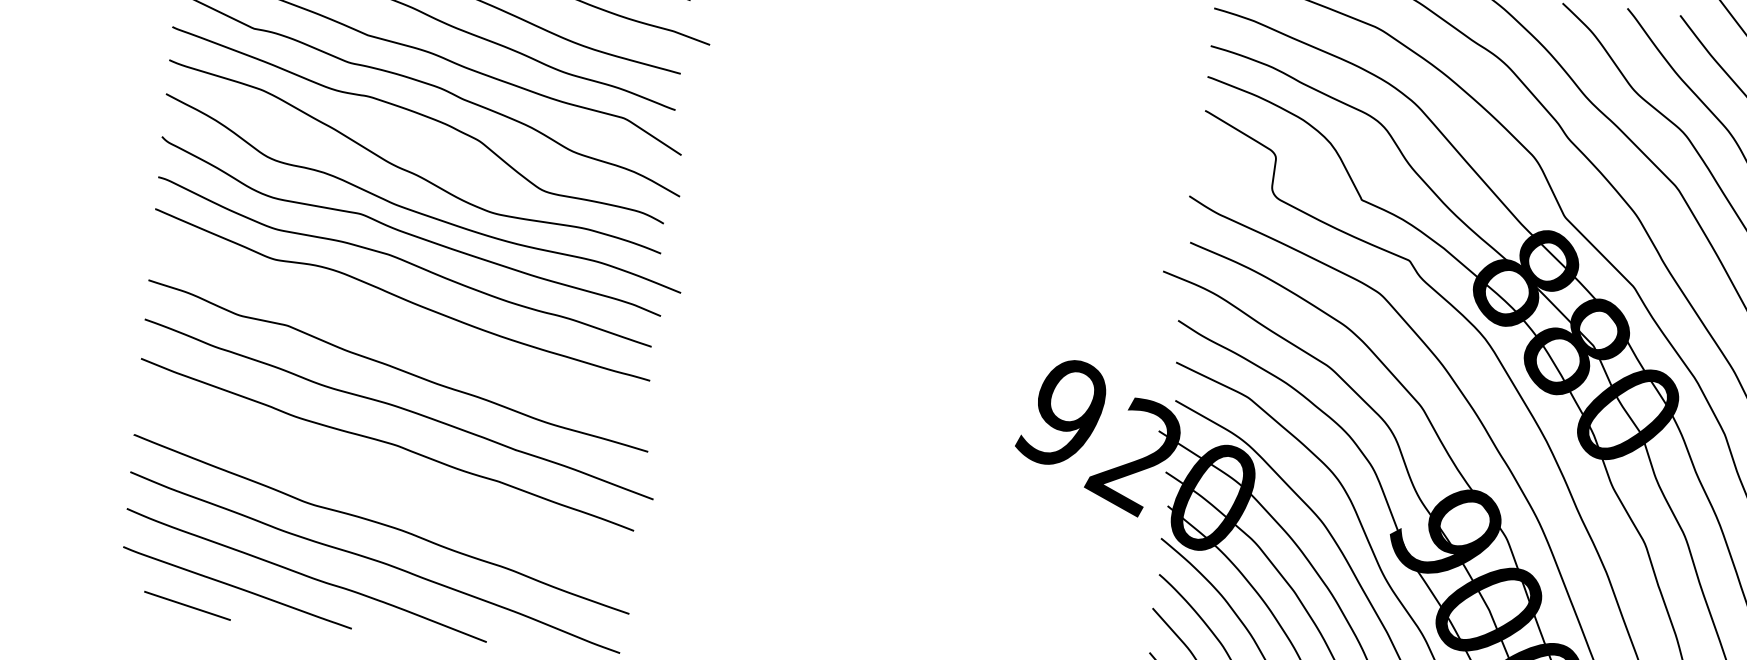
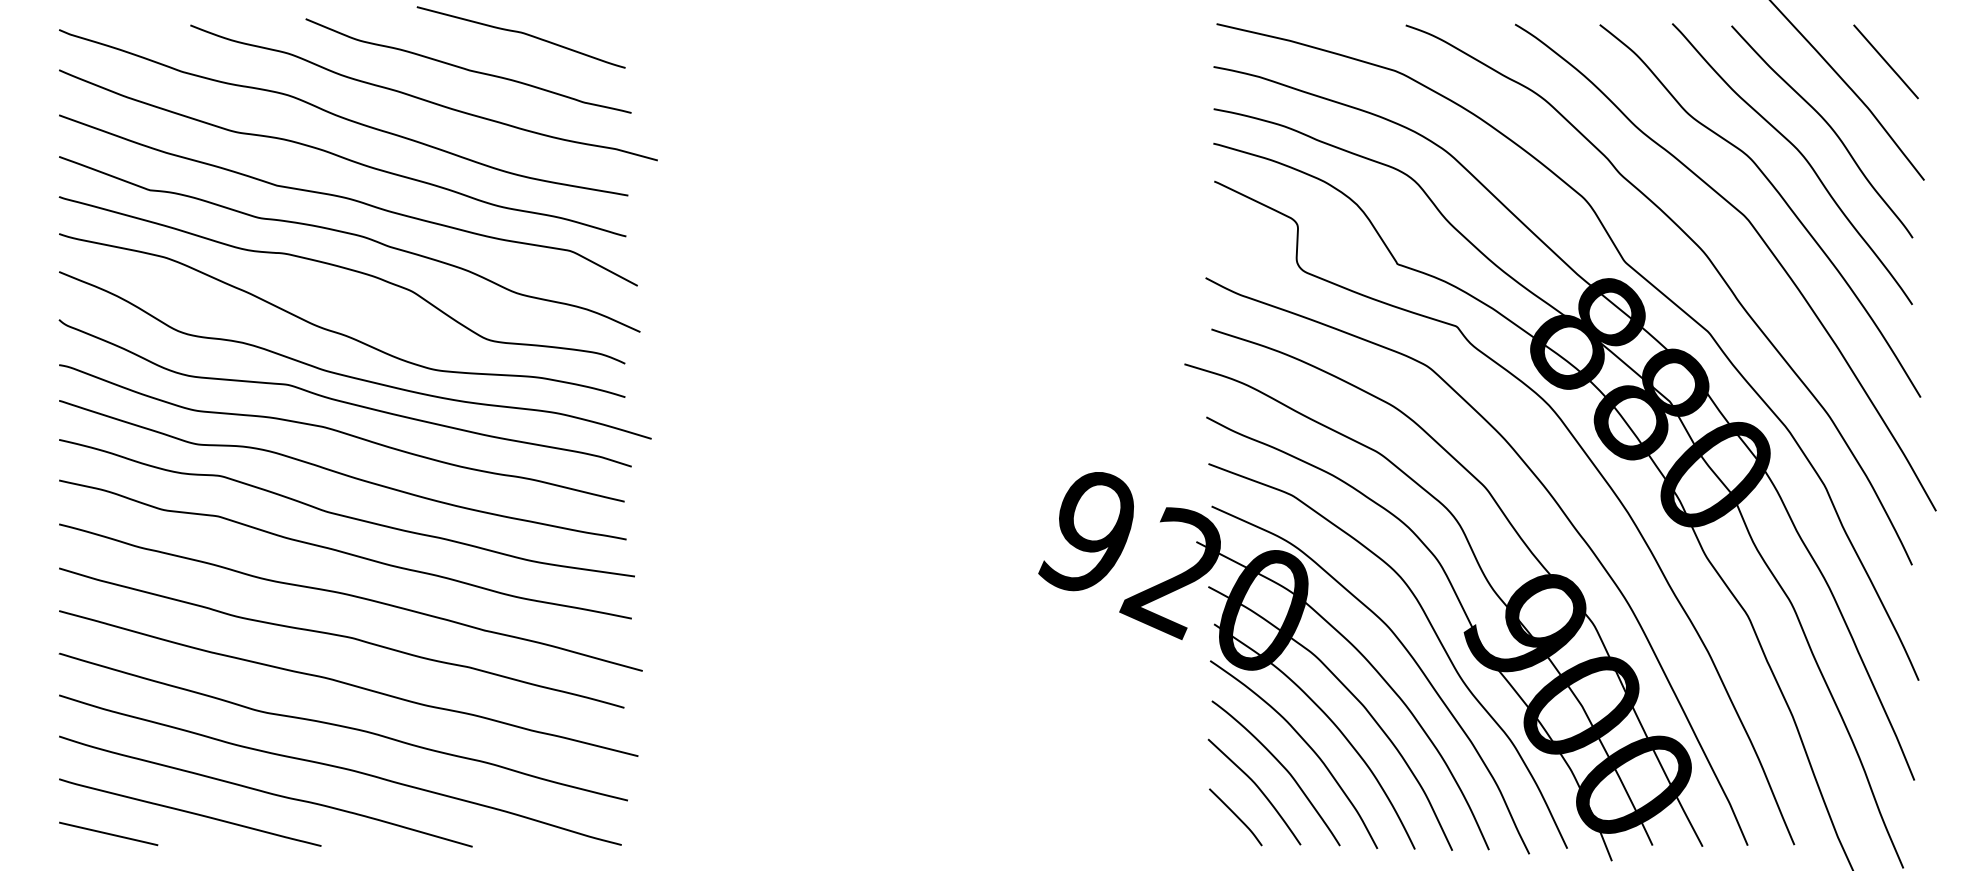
curve: (402, 335) -> (346, 515), added
curve: (389, 485) -> (348, 683), added
line: (187, 605) -> (108, 833), moved

